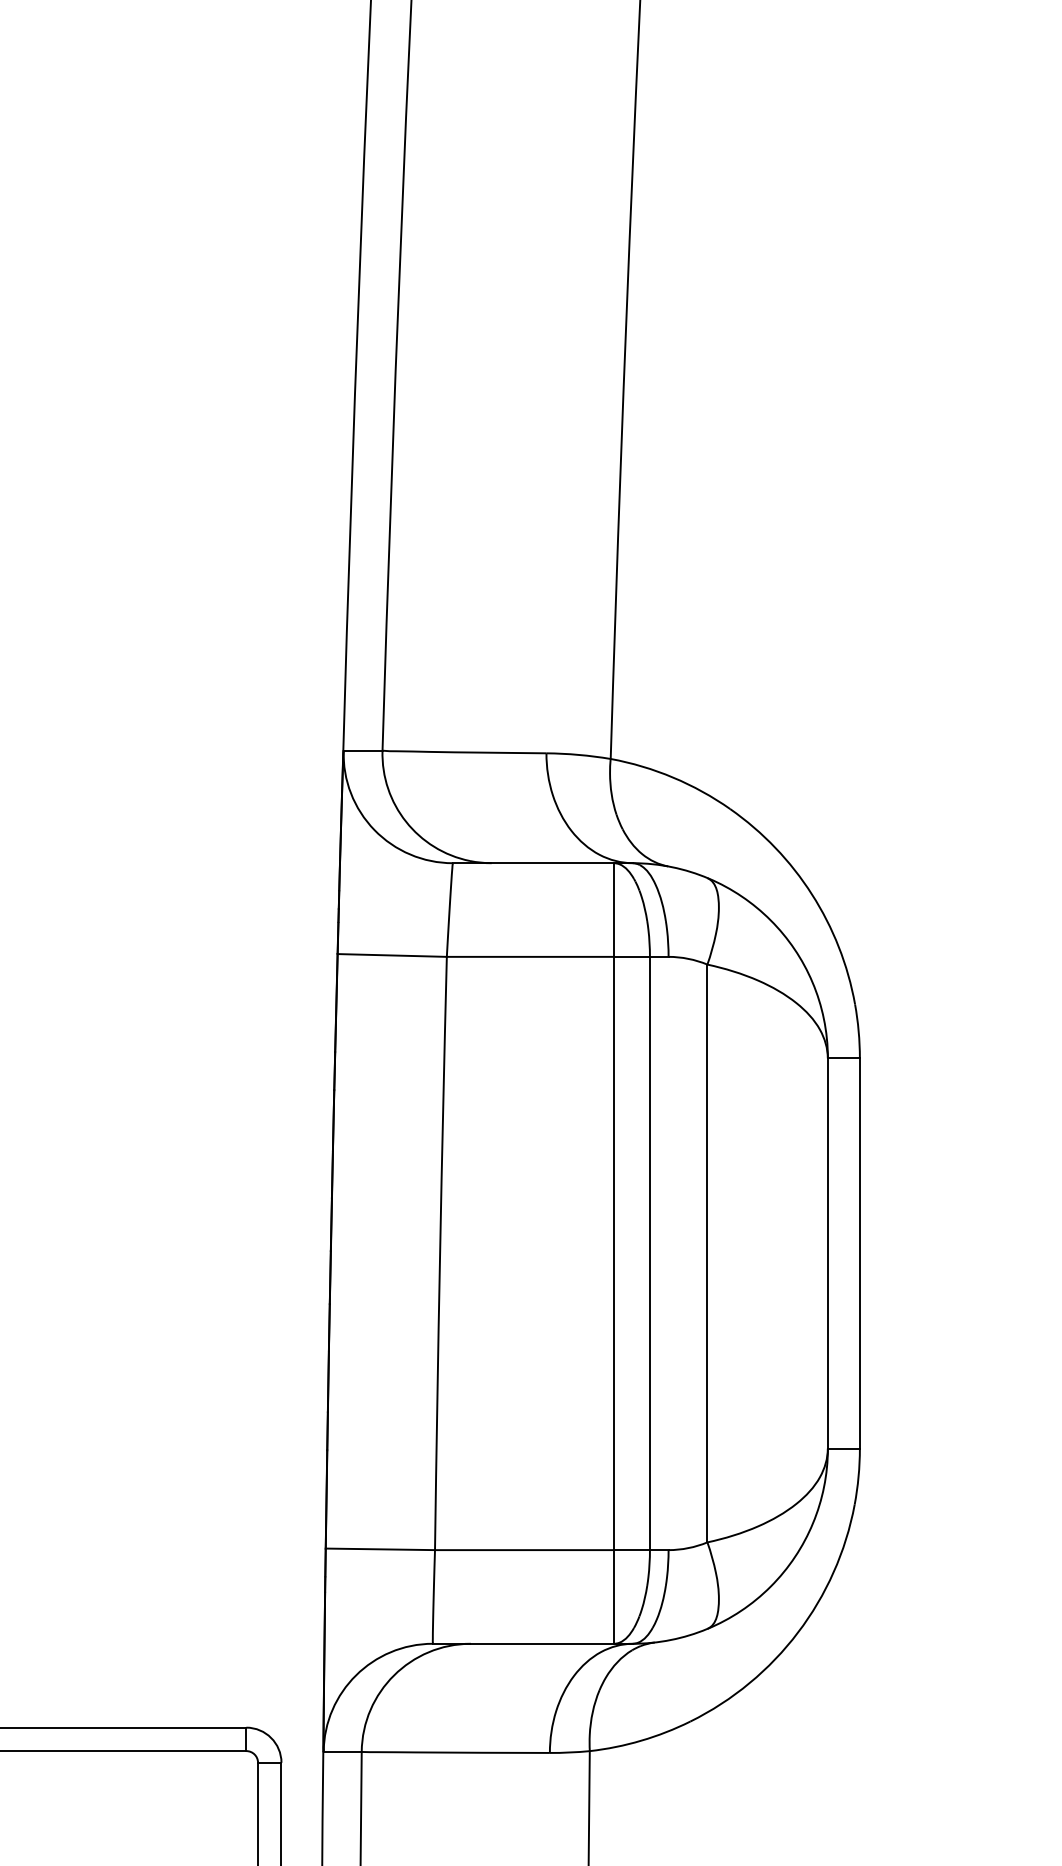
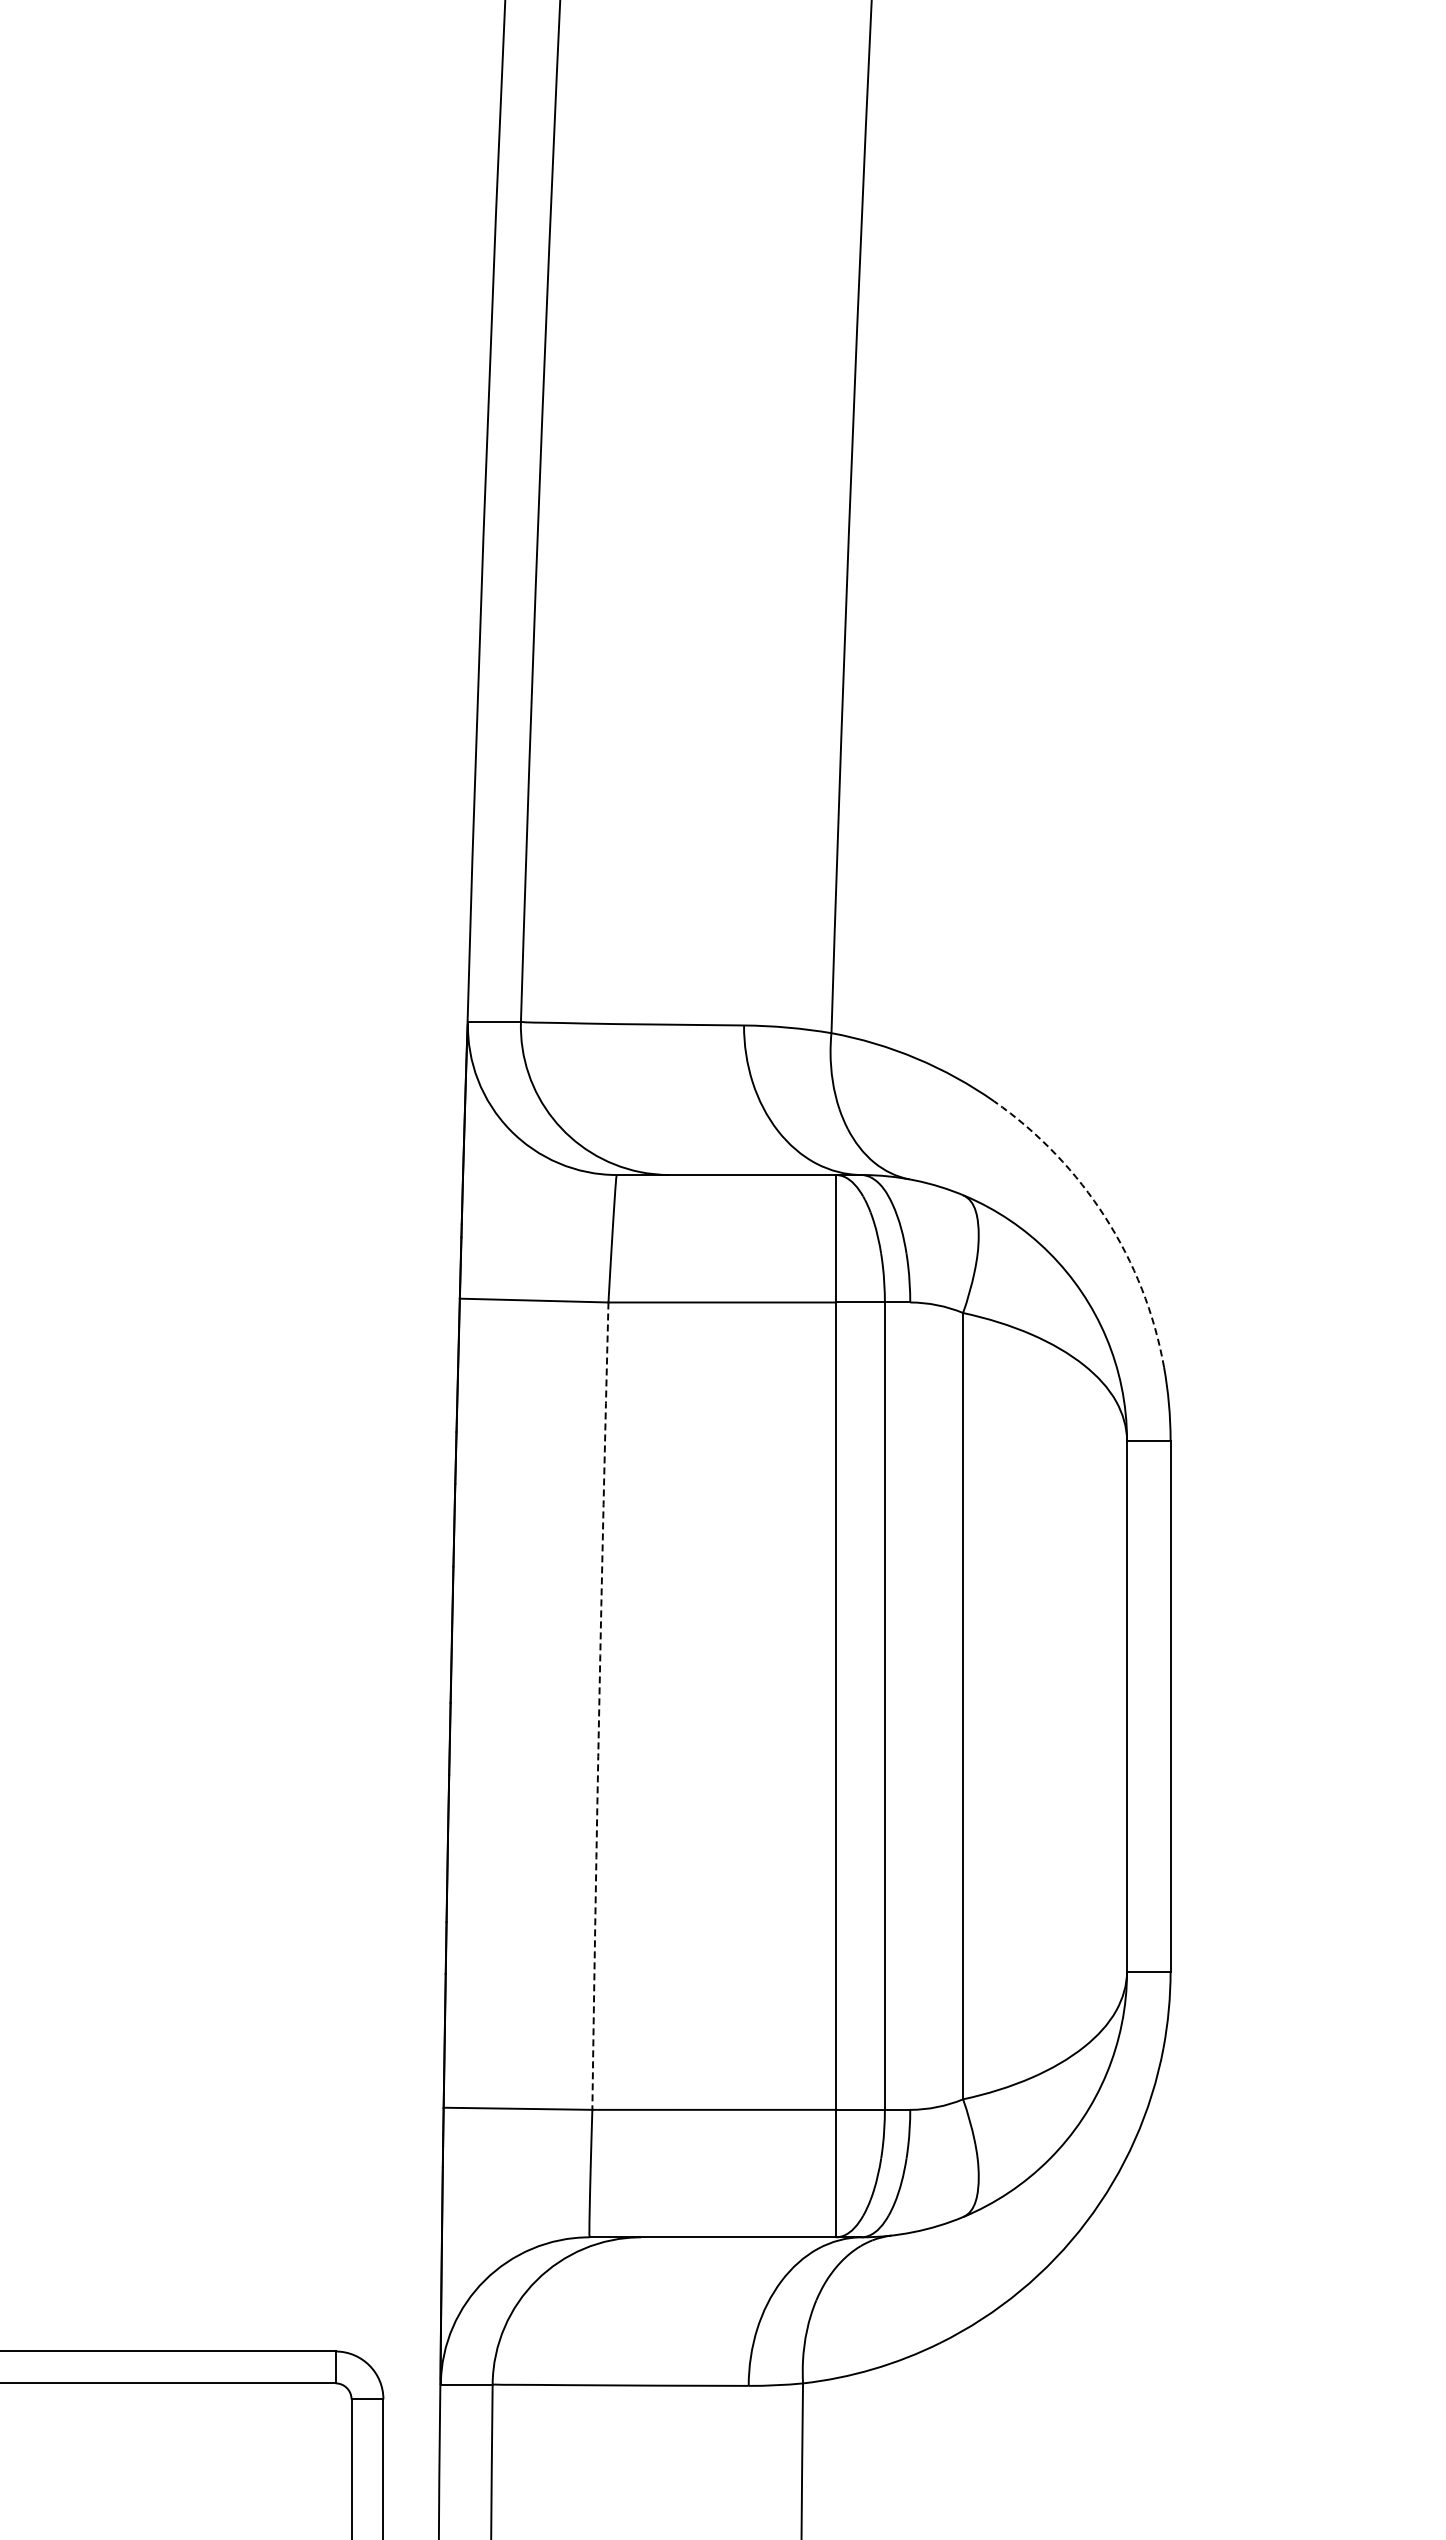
arc: (812, 894) -> (1105, 1217), solid -> dashed
arc: (440, 1253) -> (599, 1706), solid -> dashed

